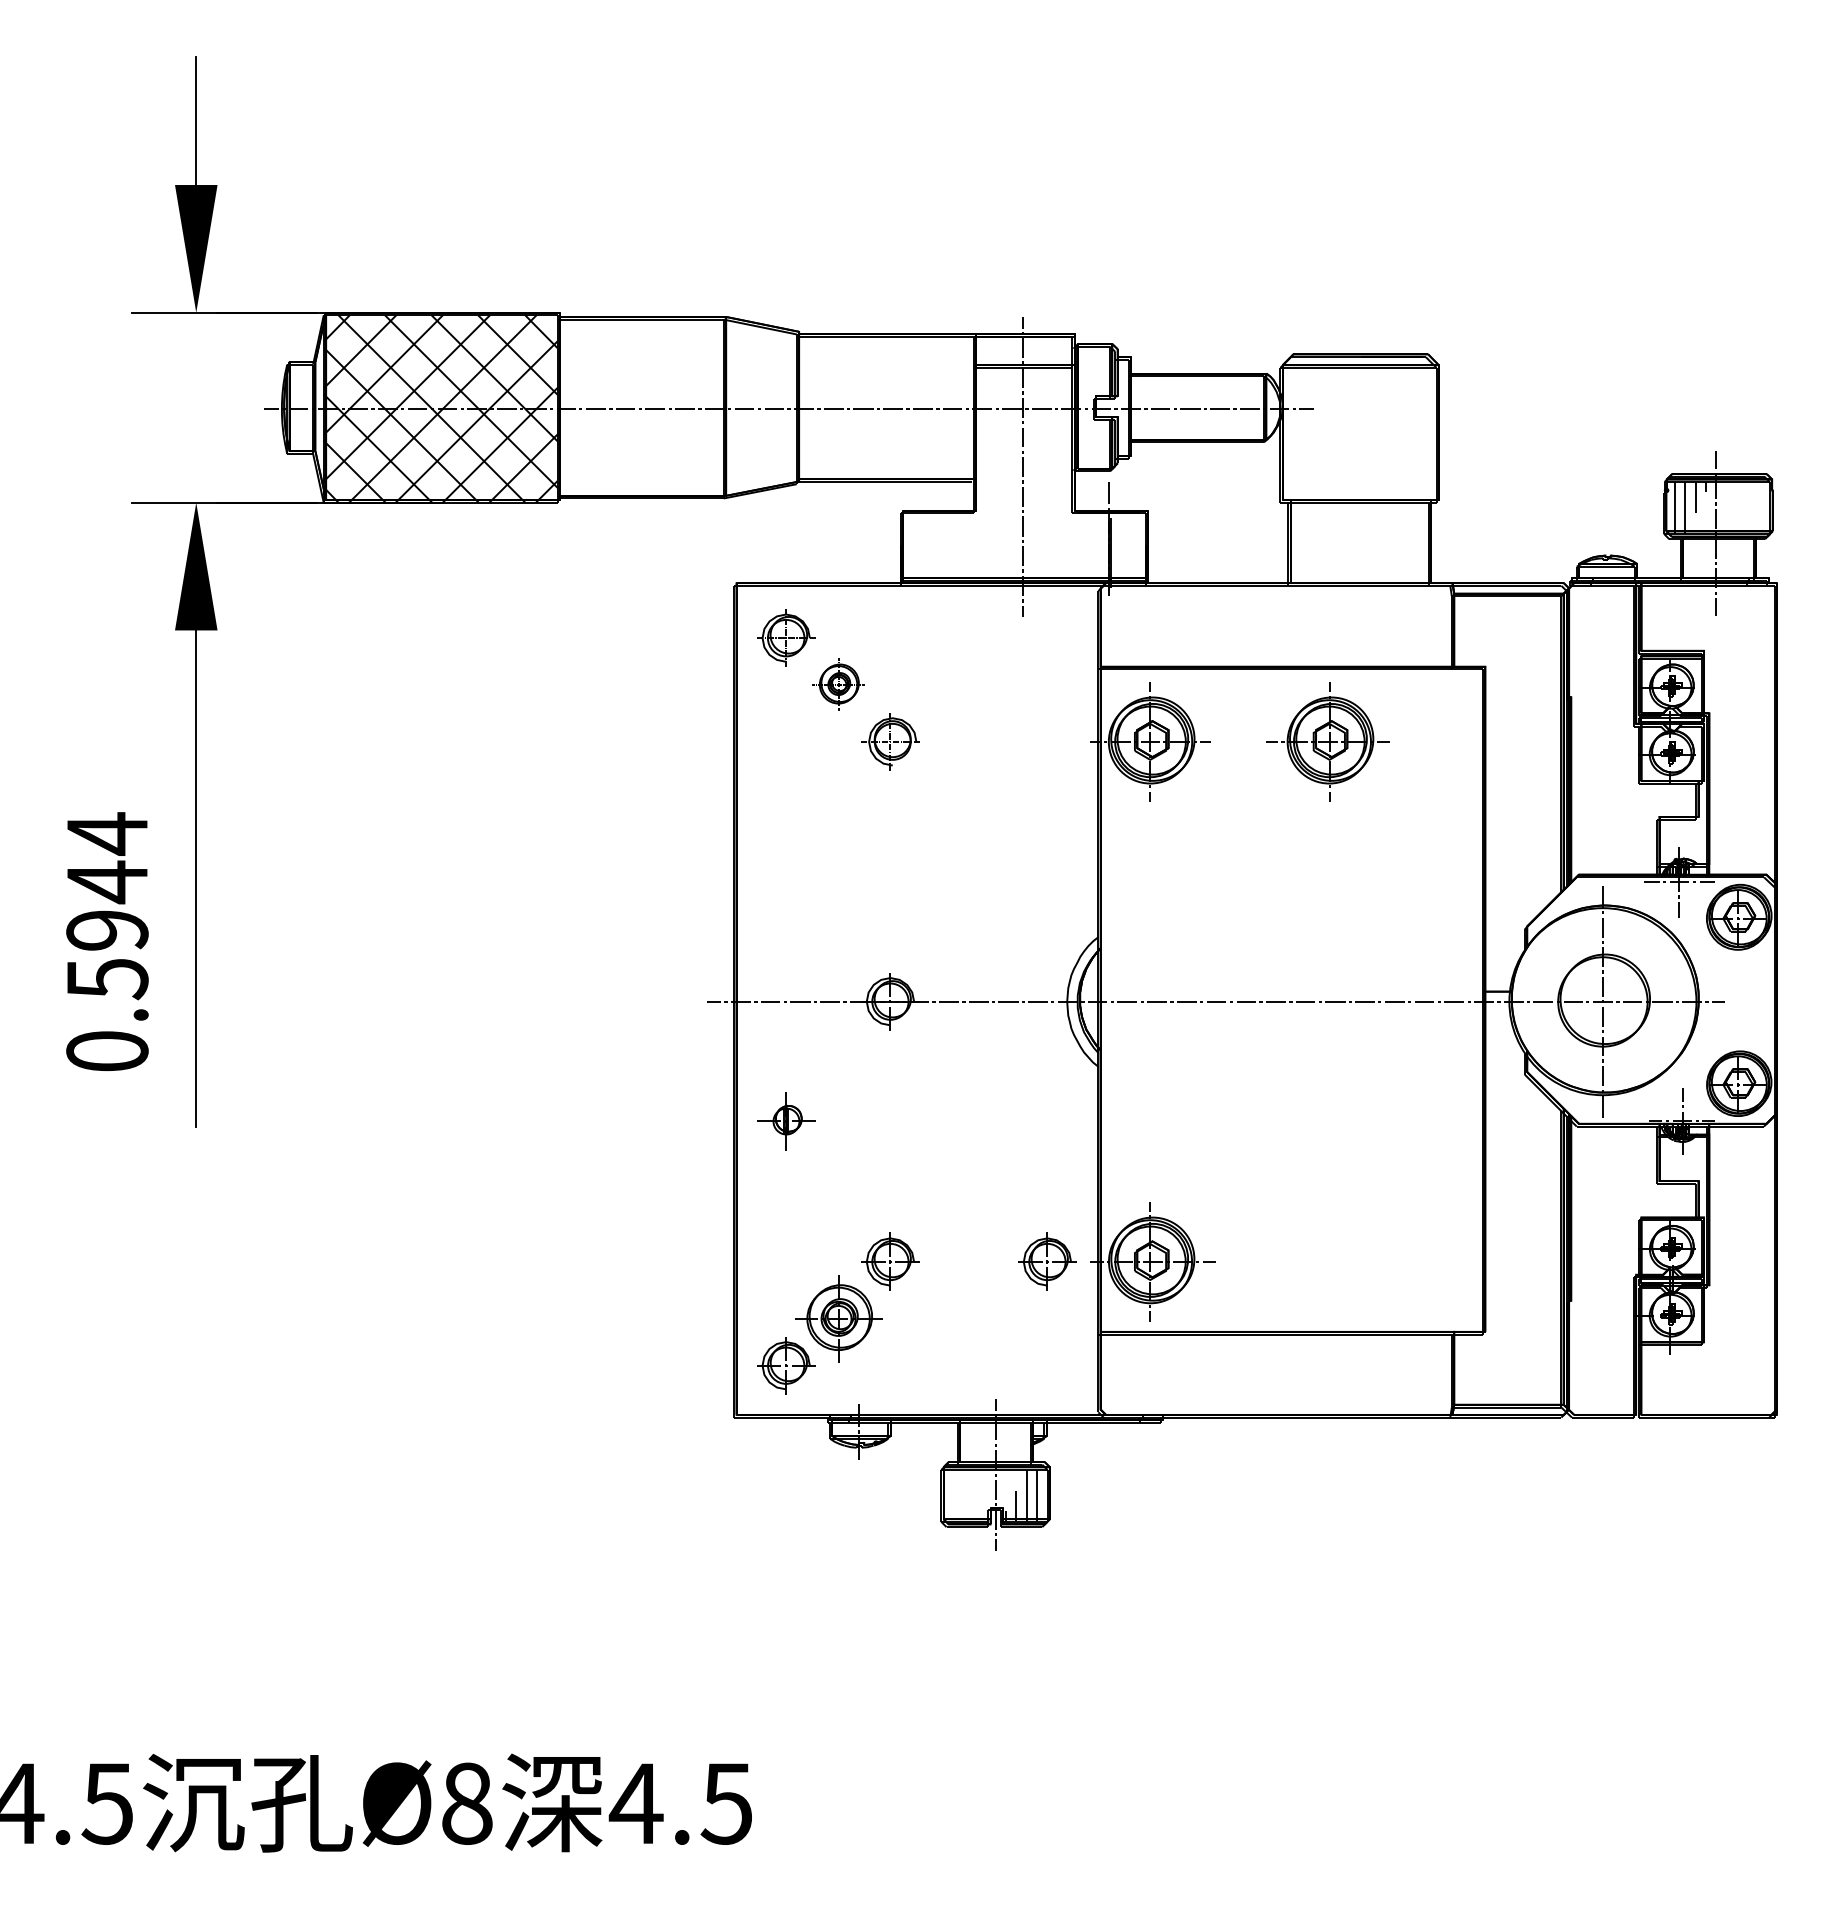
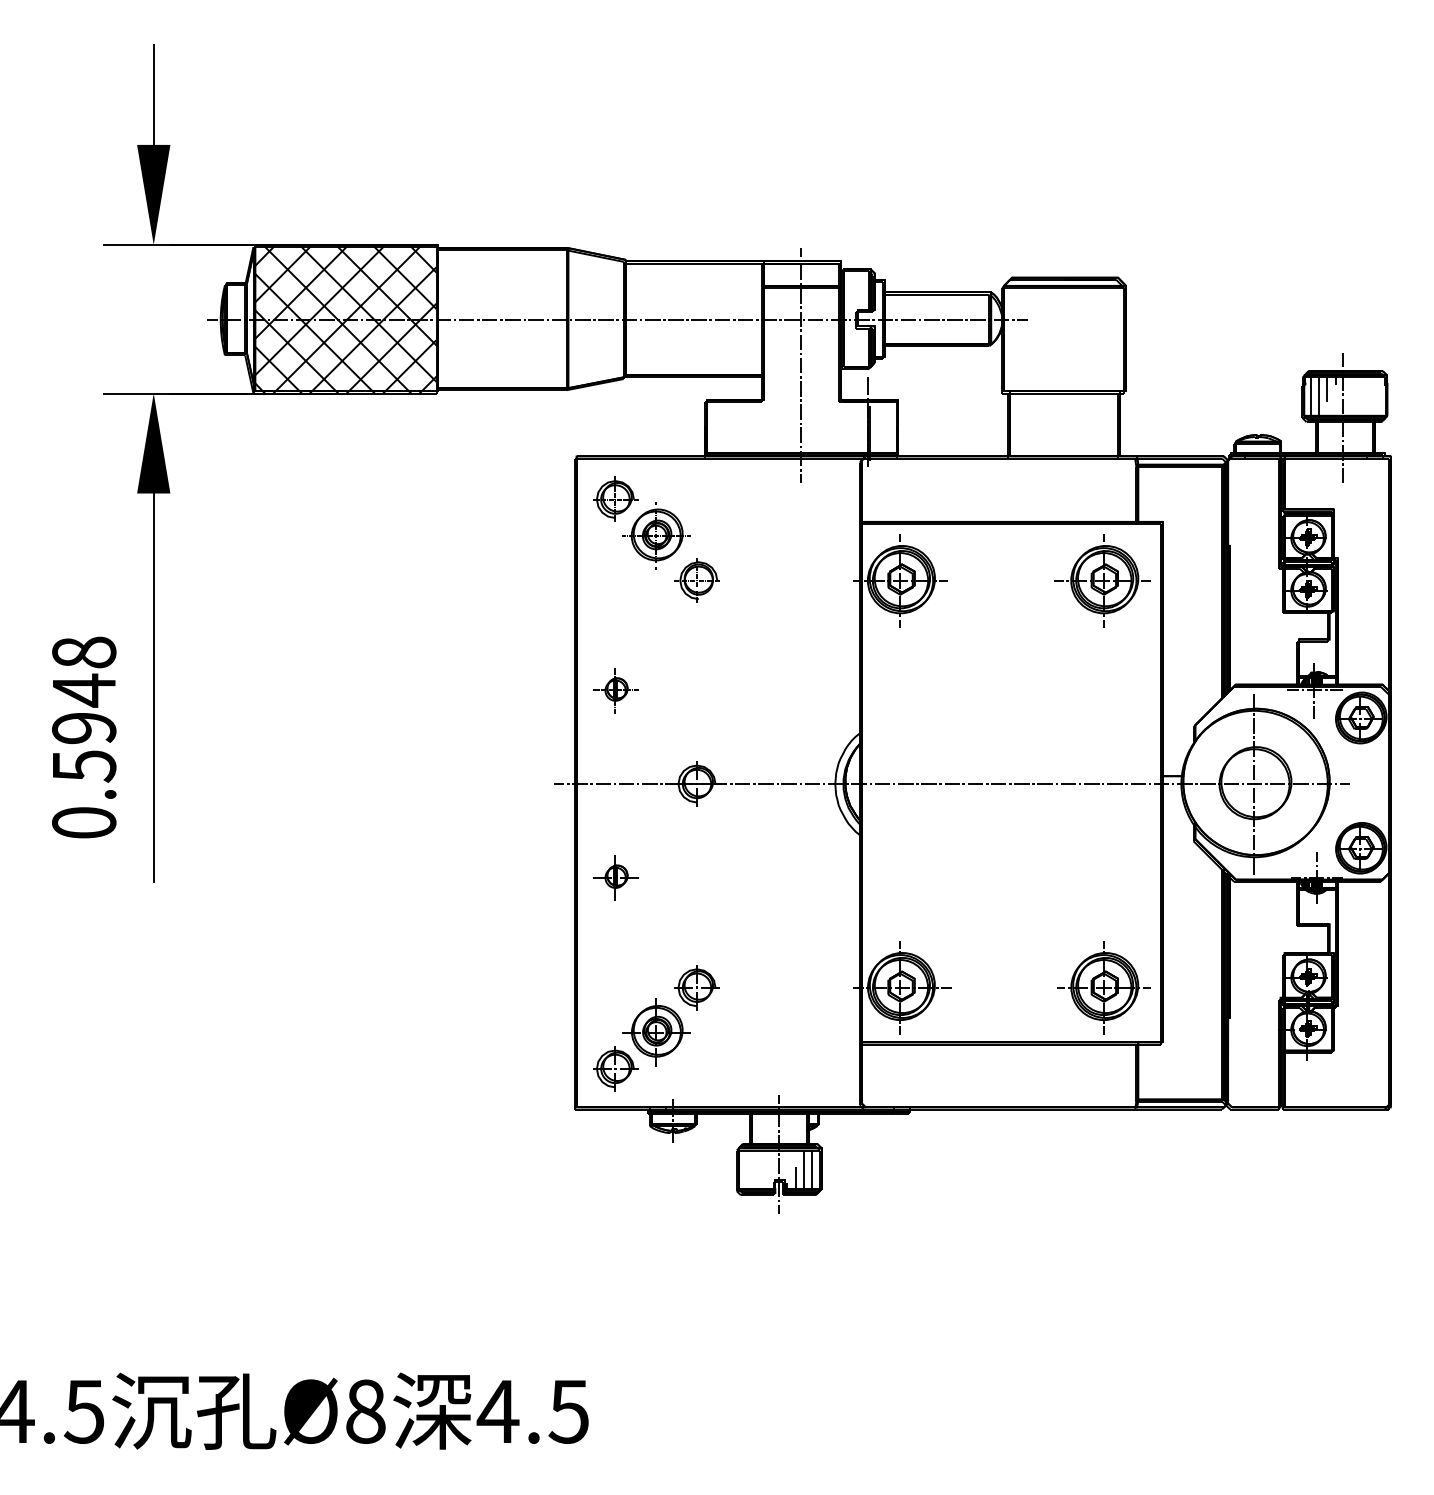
part: (838, 684) -> (656, 535), size x1.67
part: (1327, 741) -> (1102, 580), moved
text: (107, 833) -> (84, 652), 0.5944 -> 0.5948
part: (786, 882) -> (615, 690), added
part: (1047, 1261) -> (819, 987), removed
part: (1410, 1261) -> (1103, 987), added

